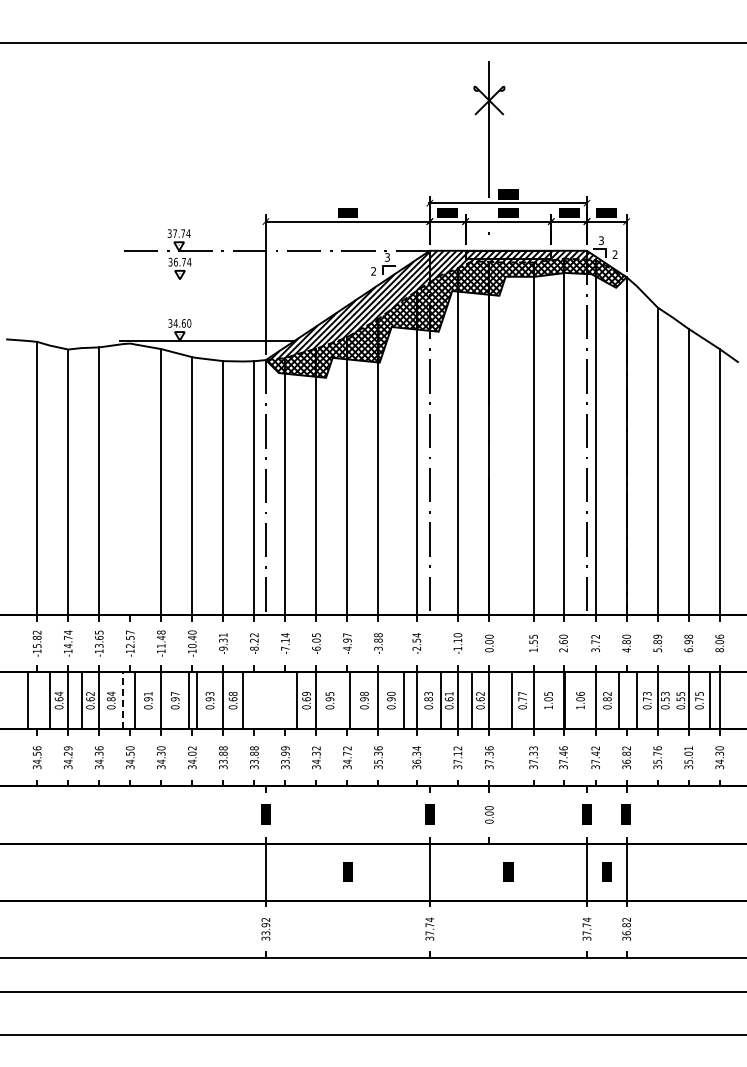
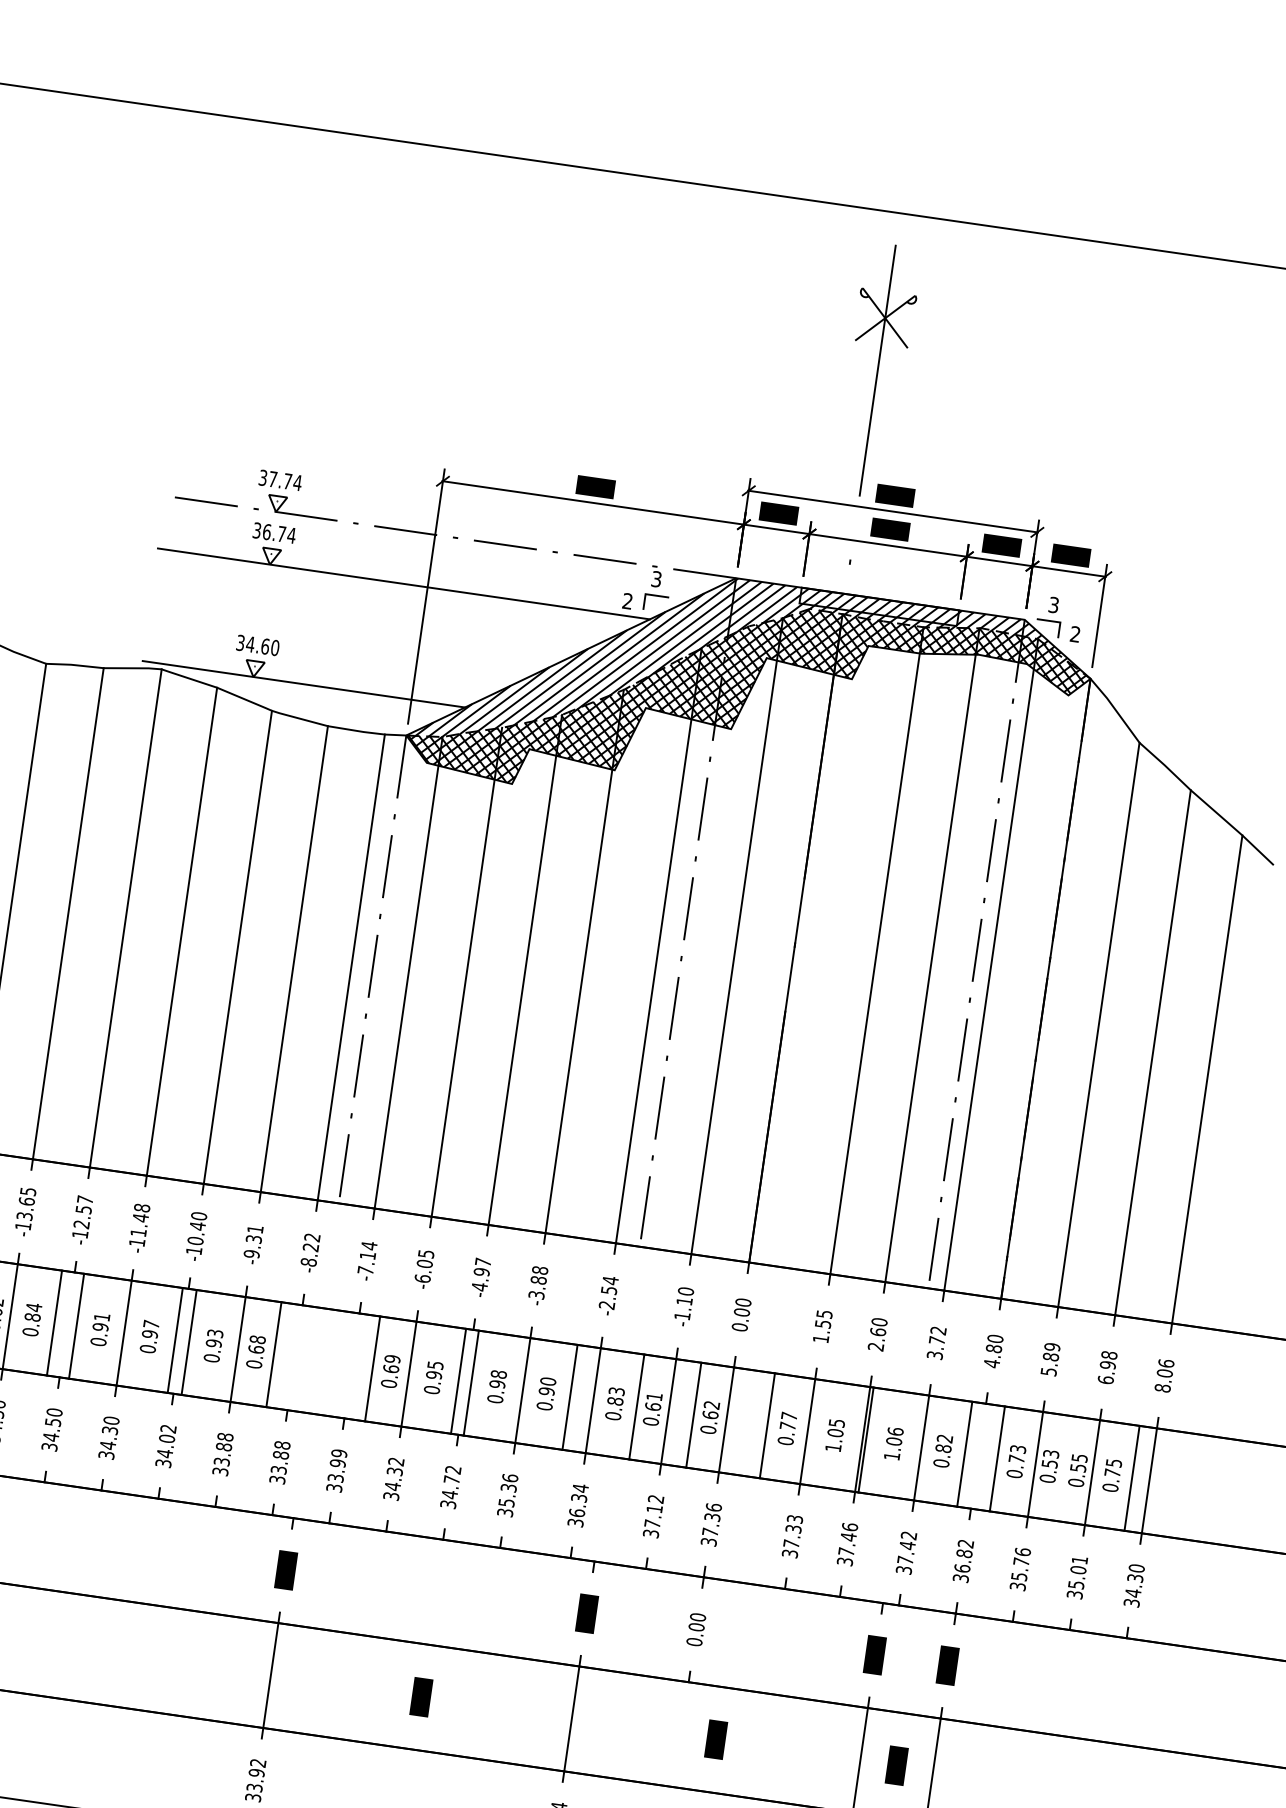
line: (252, 279) -> (403, 584), added
line: (130, 478) -> (126, 917), added
line: (123, 700) -> (54, 1322), dashed -> solid
line: (343, 700) -> (458, 1381), added

